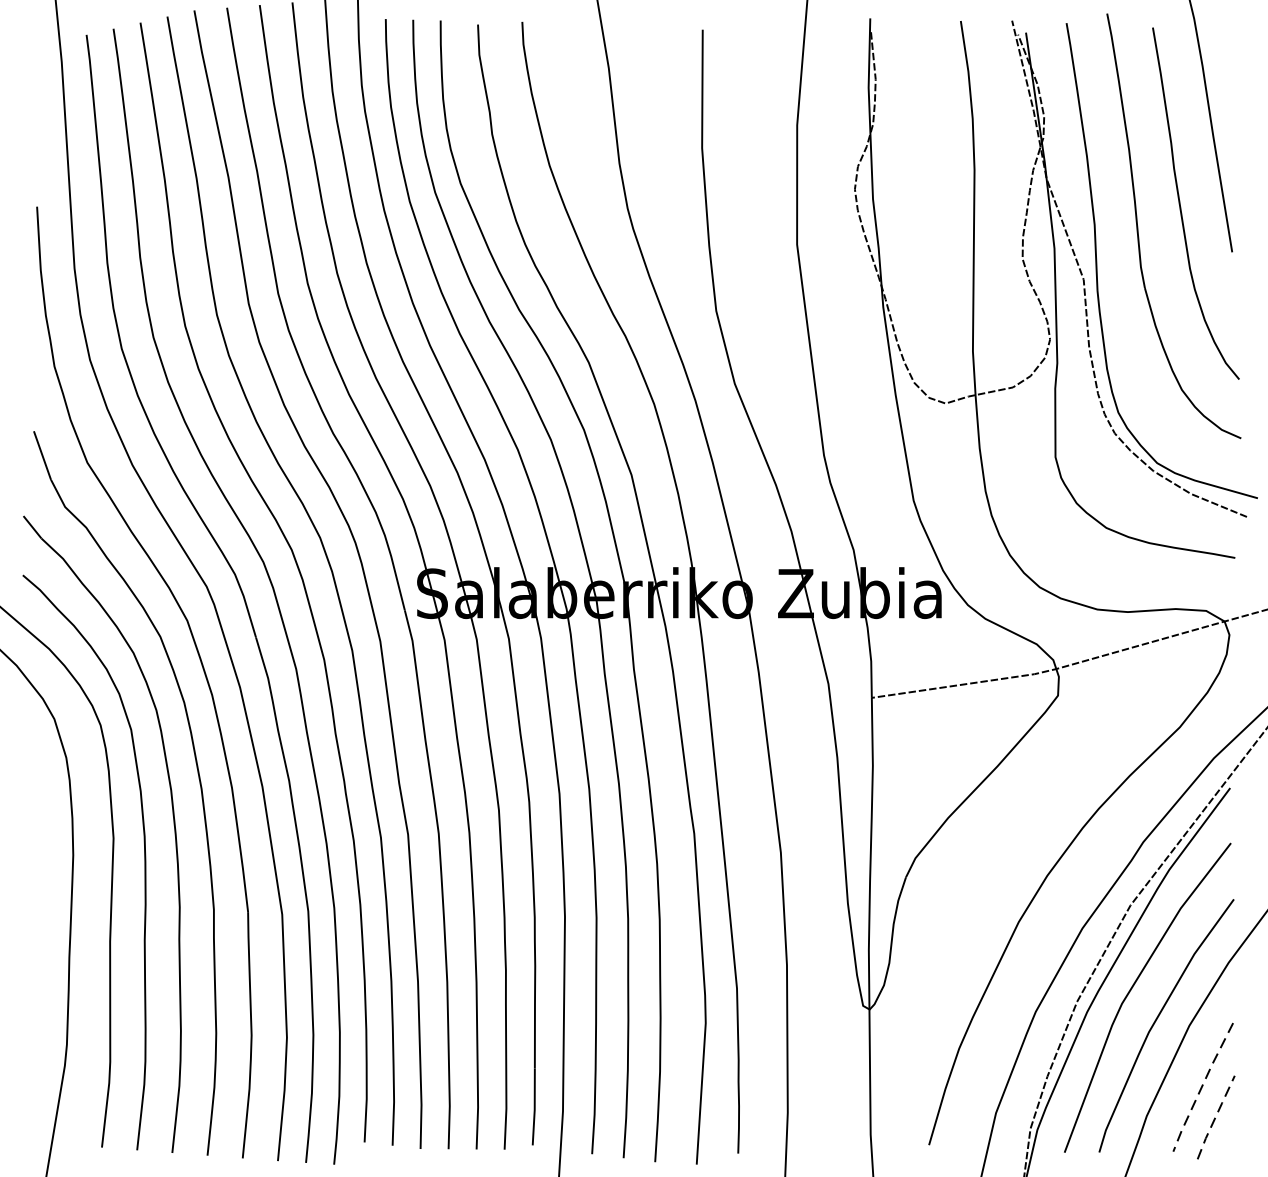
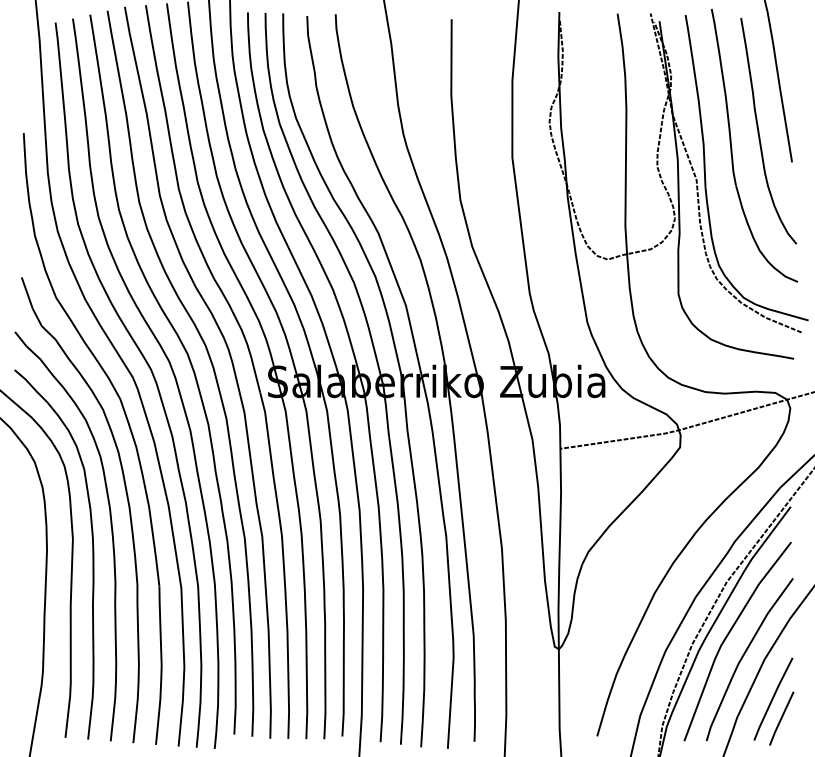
line: (1201, 1087) -> (772, 699), dashed -> solid
line: (1215, 1117) -> (781, 718), dashed -> solid

